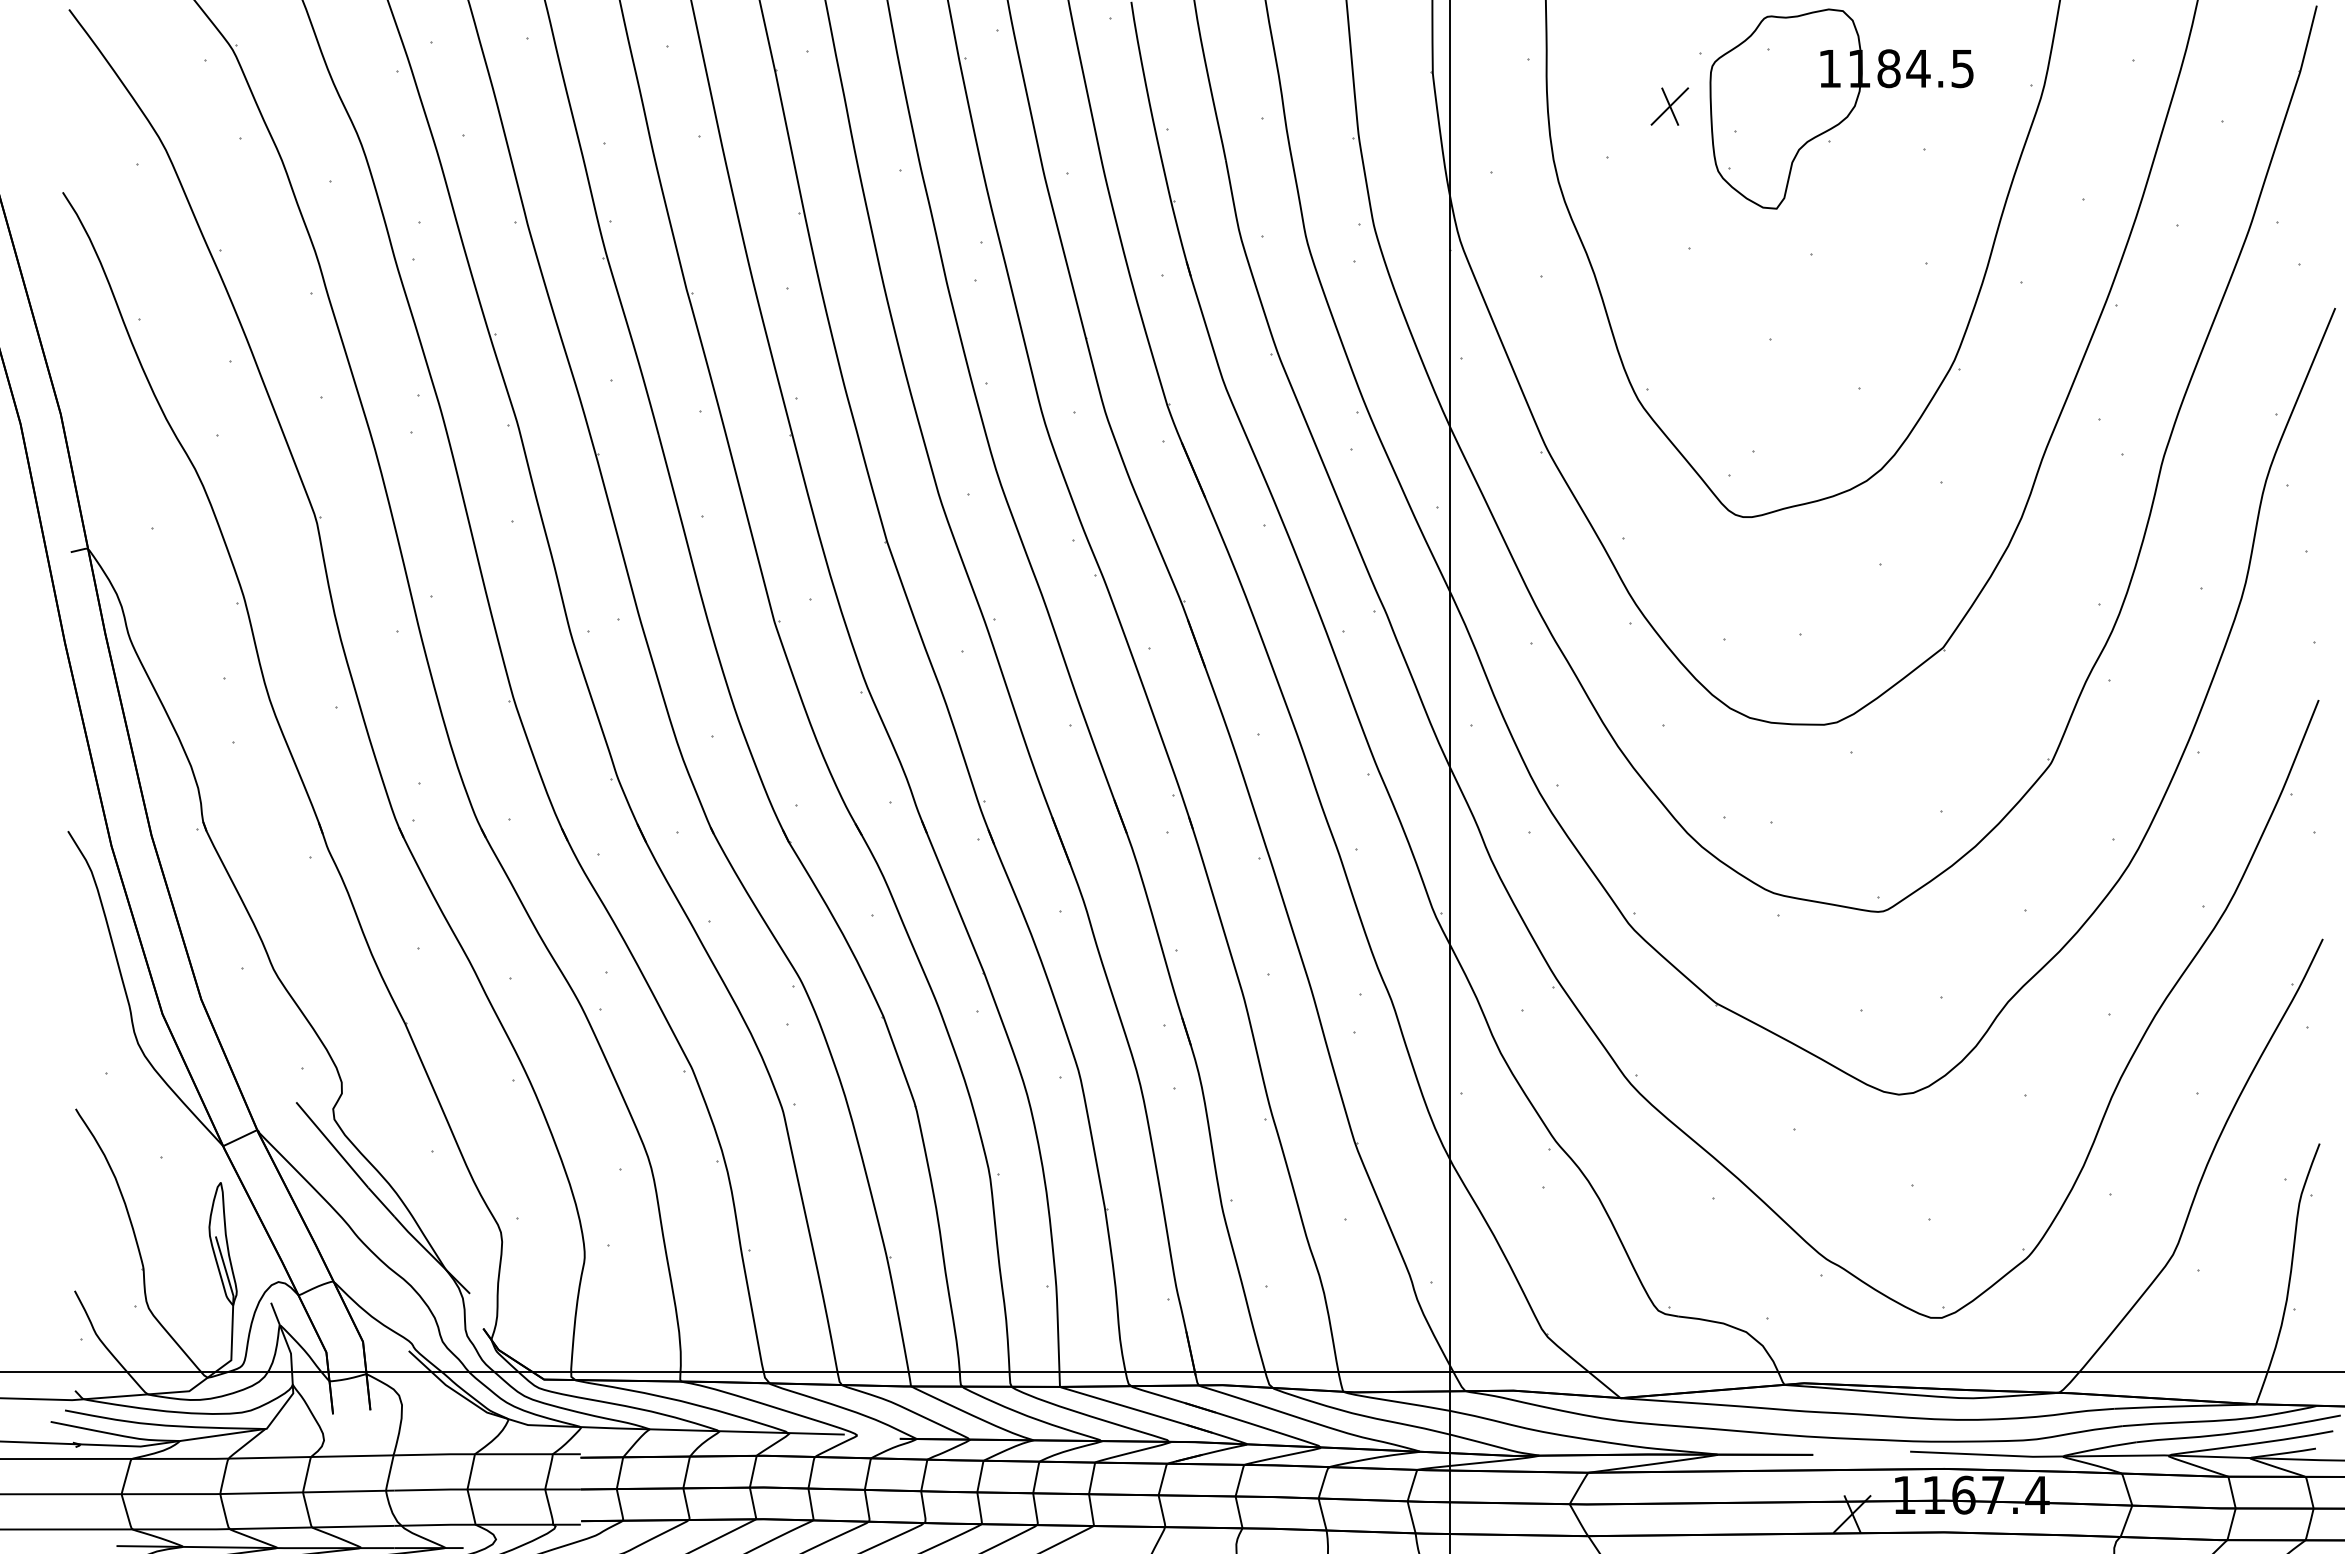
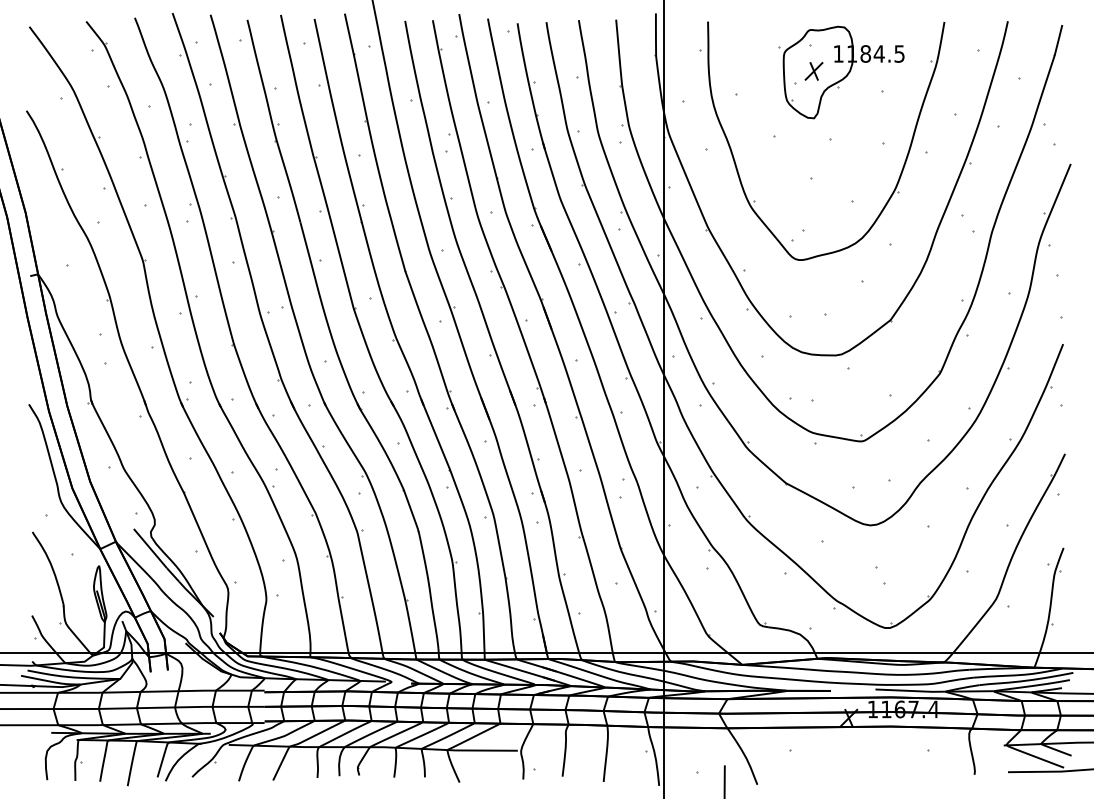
part: (1668, 106) -> (813, 71), moved

